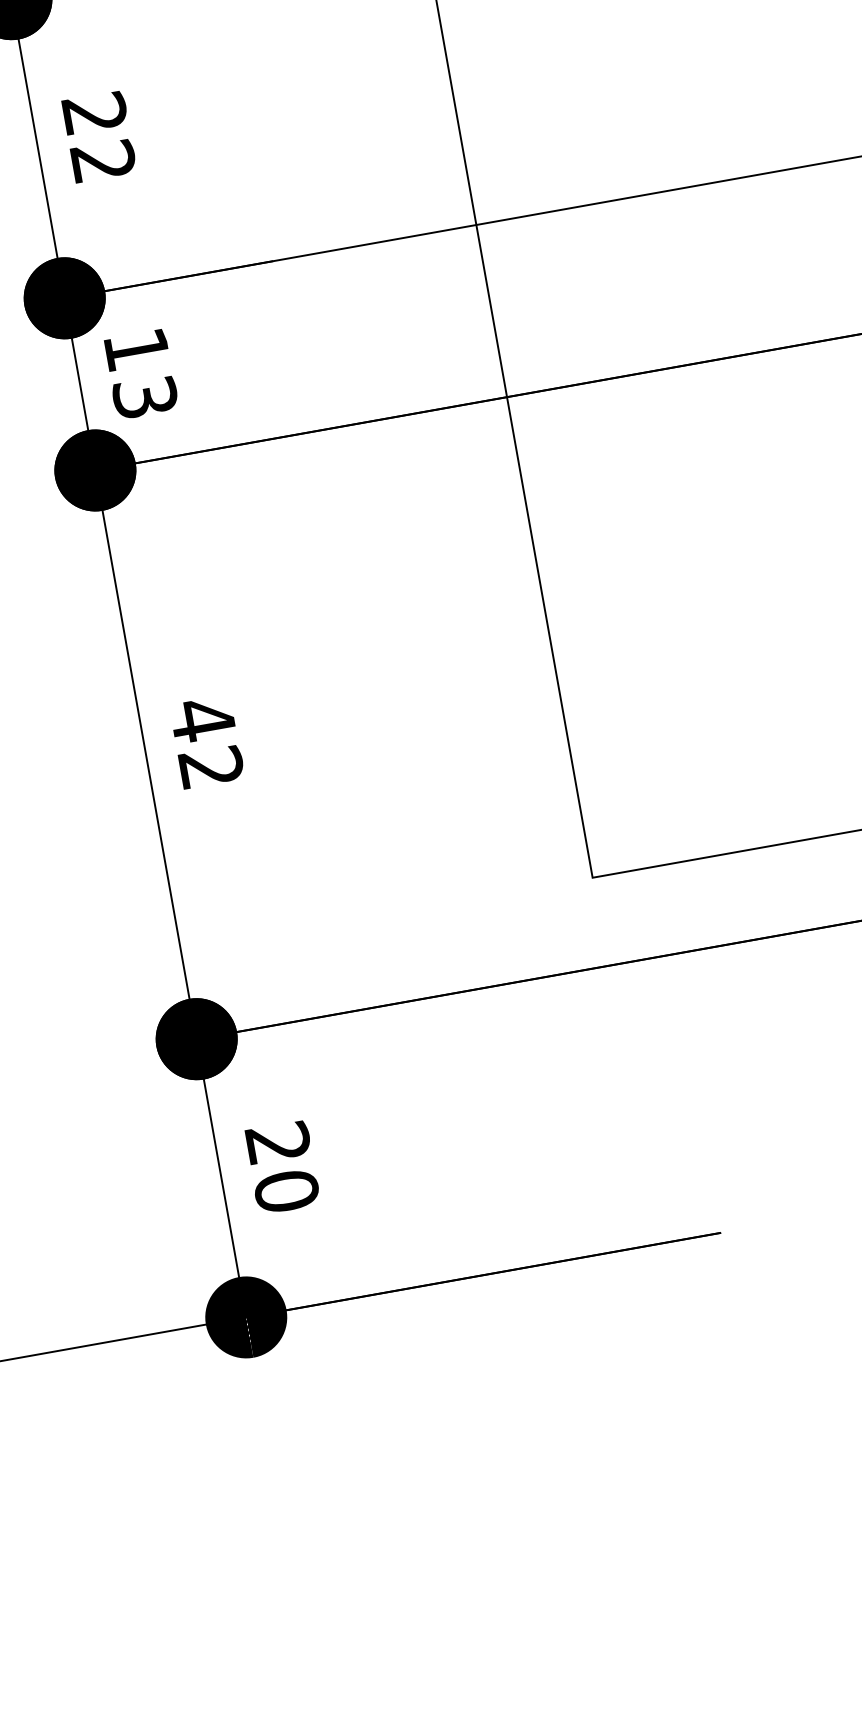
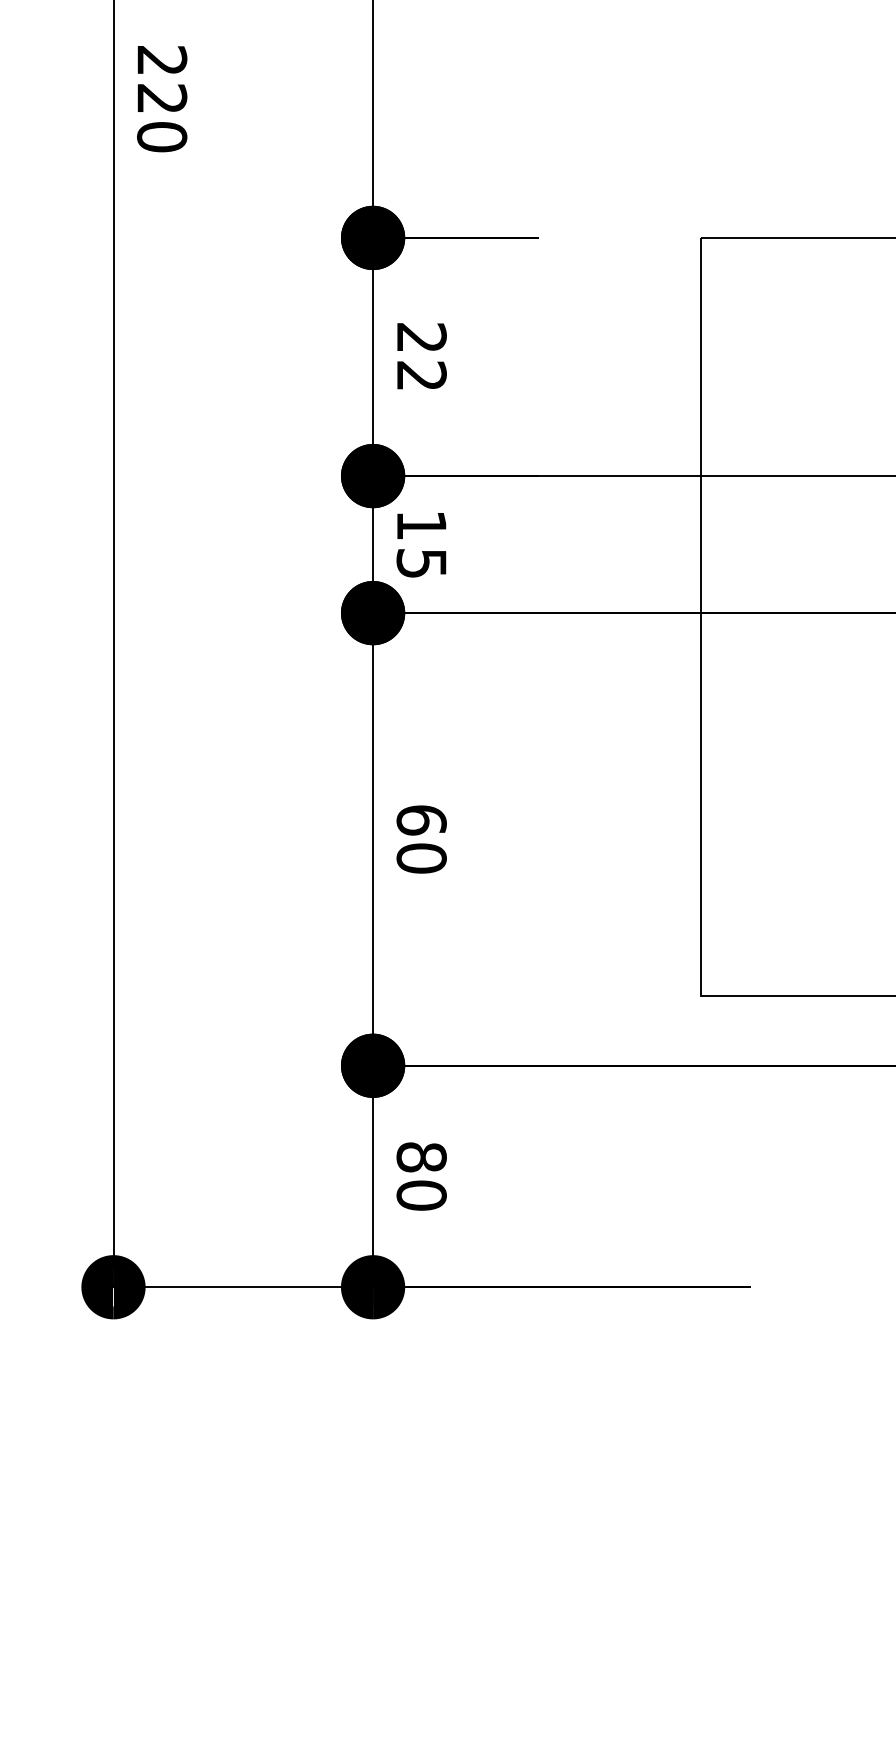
text: (145, 397) -> (421, 563), 13 -> 15
text: (206, 742) -> (421, 838), 42 -> 60
text: (278, 1143) -> (421, 1157), 20 -> 80

